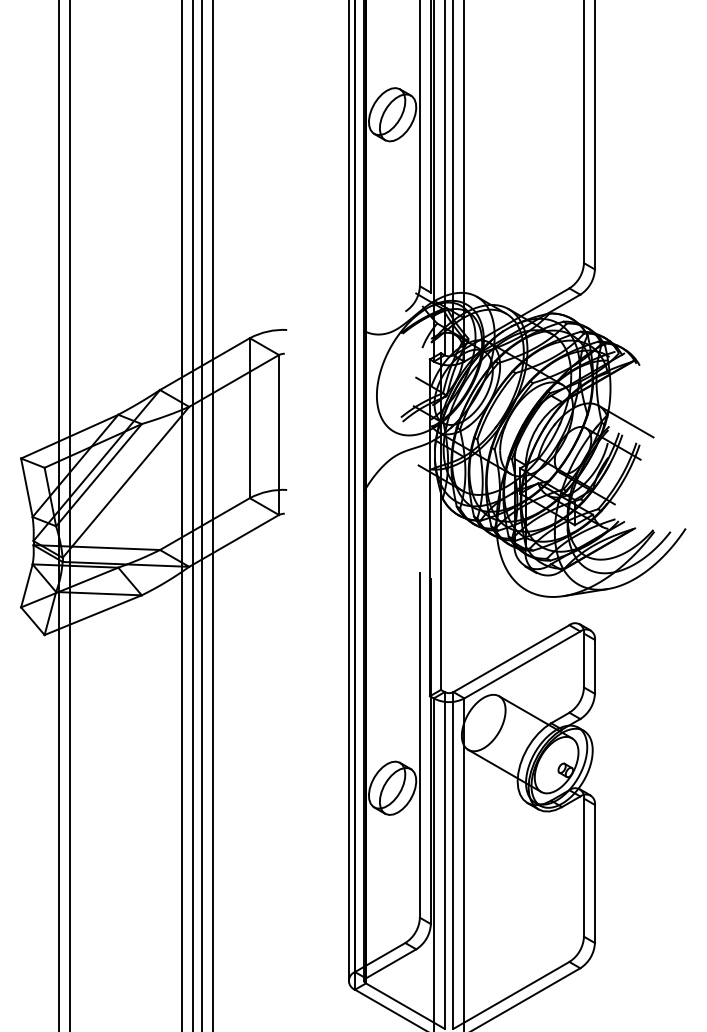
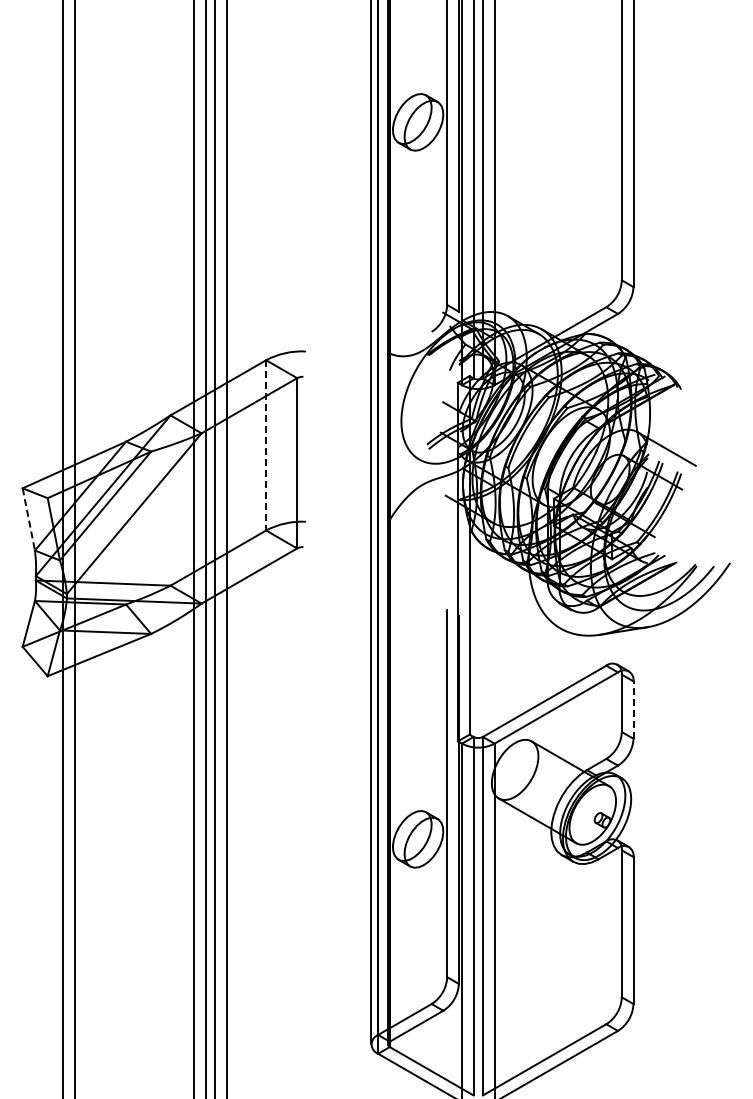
line: (250, 418) -> (266, 445), solid -> dashed
line: (26, 487) -> (28, 519), solid -> dashed
line: (594, 667) -> (633, 710), solid -> dashed

